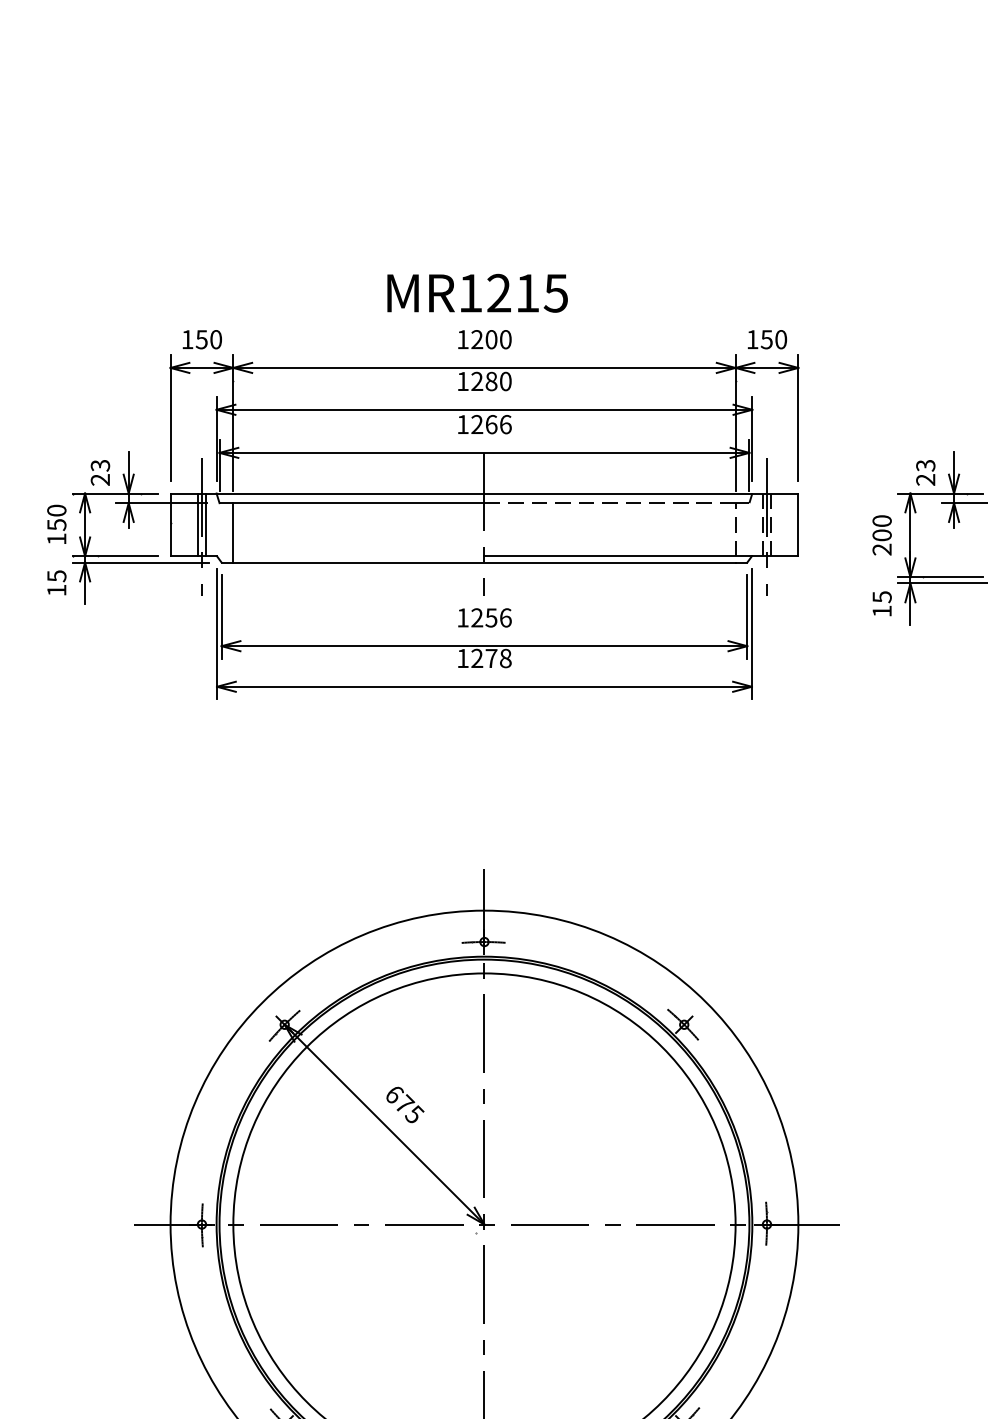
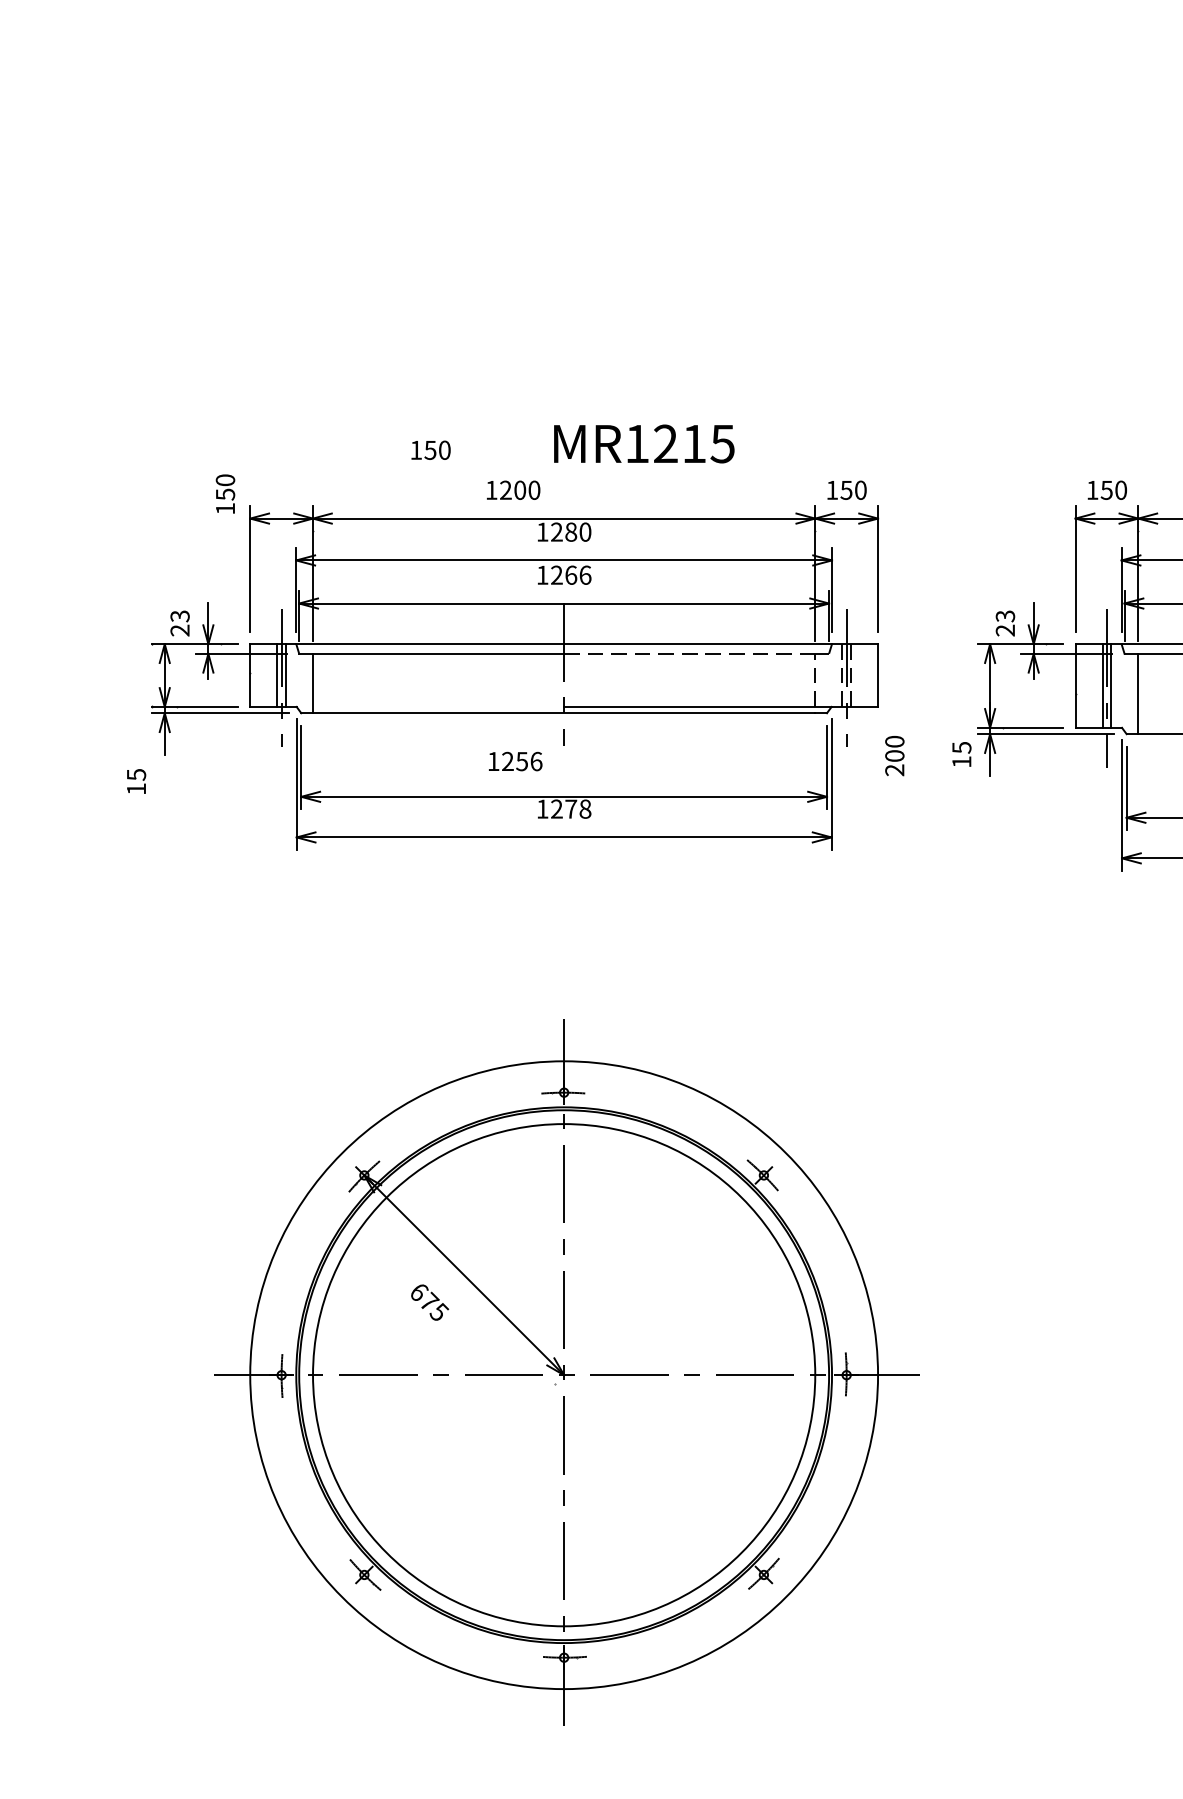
text: (477, 292) -> (644, 443), moved
text: (201, 338) -> (430, 449), moved
text: (484, 338) -> (513, 489), moved
text: (56, 523) -> (225, 493), moved
text: (881, 535) -> (894, 756), moved
text: (56, 582) -> (136, 781), moved
text: (484, 617) -> (515, 761), moved
text: (405, 1104) -> (430, 1302), moved

